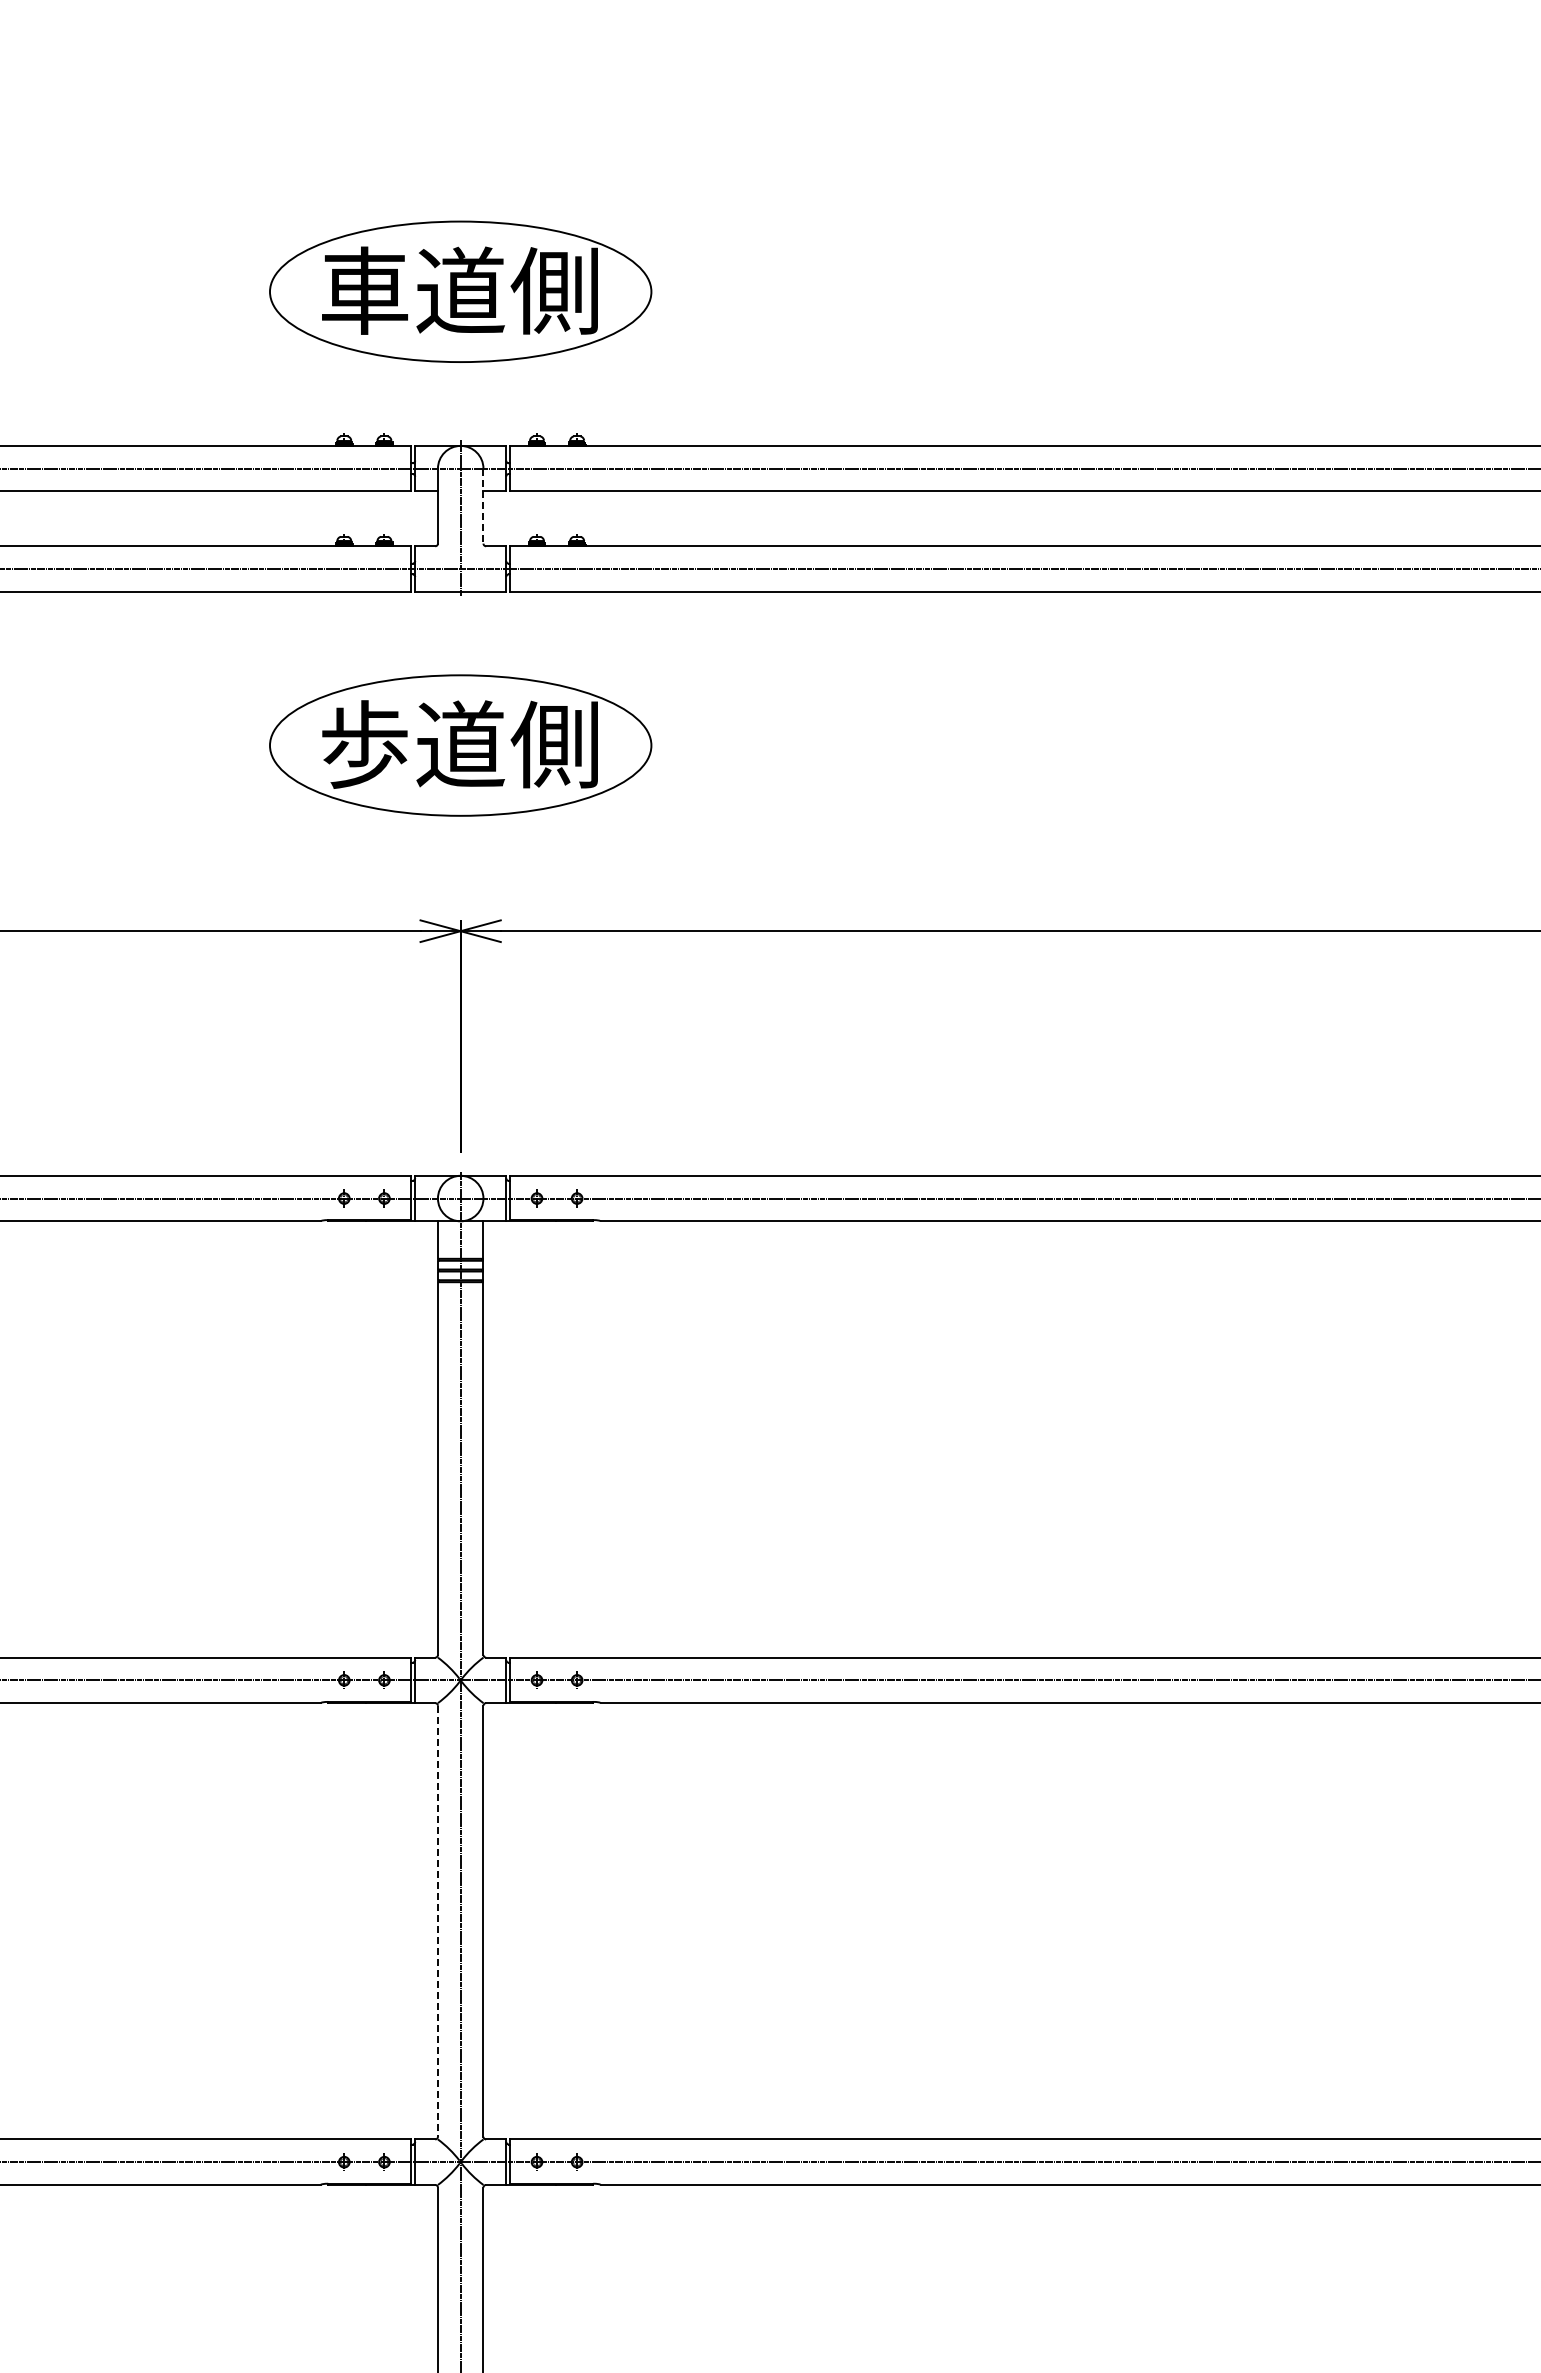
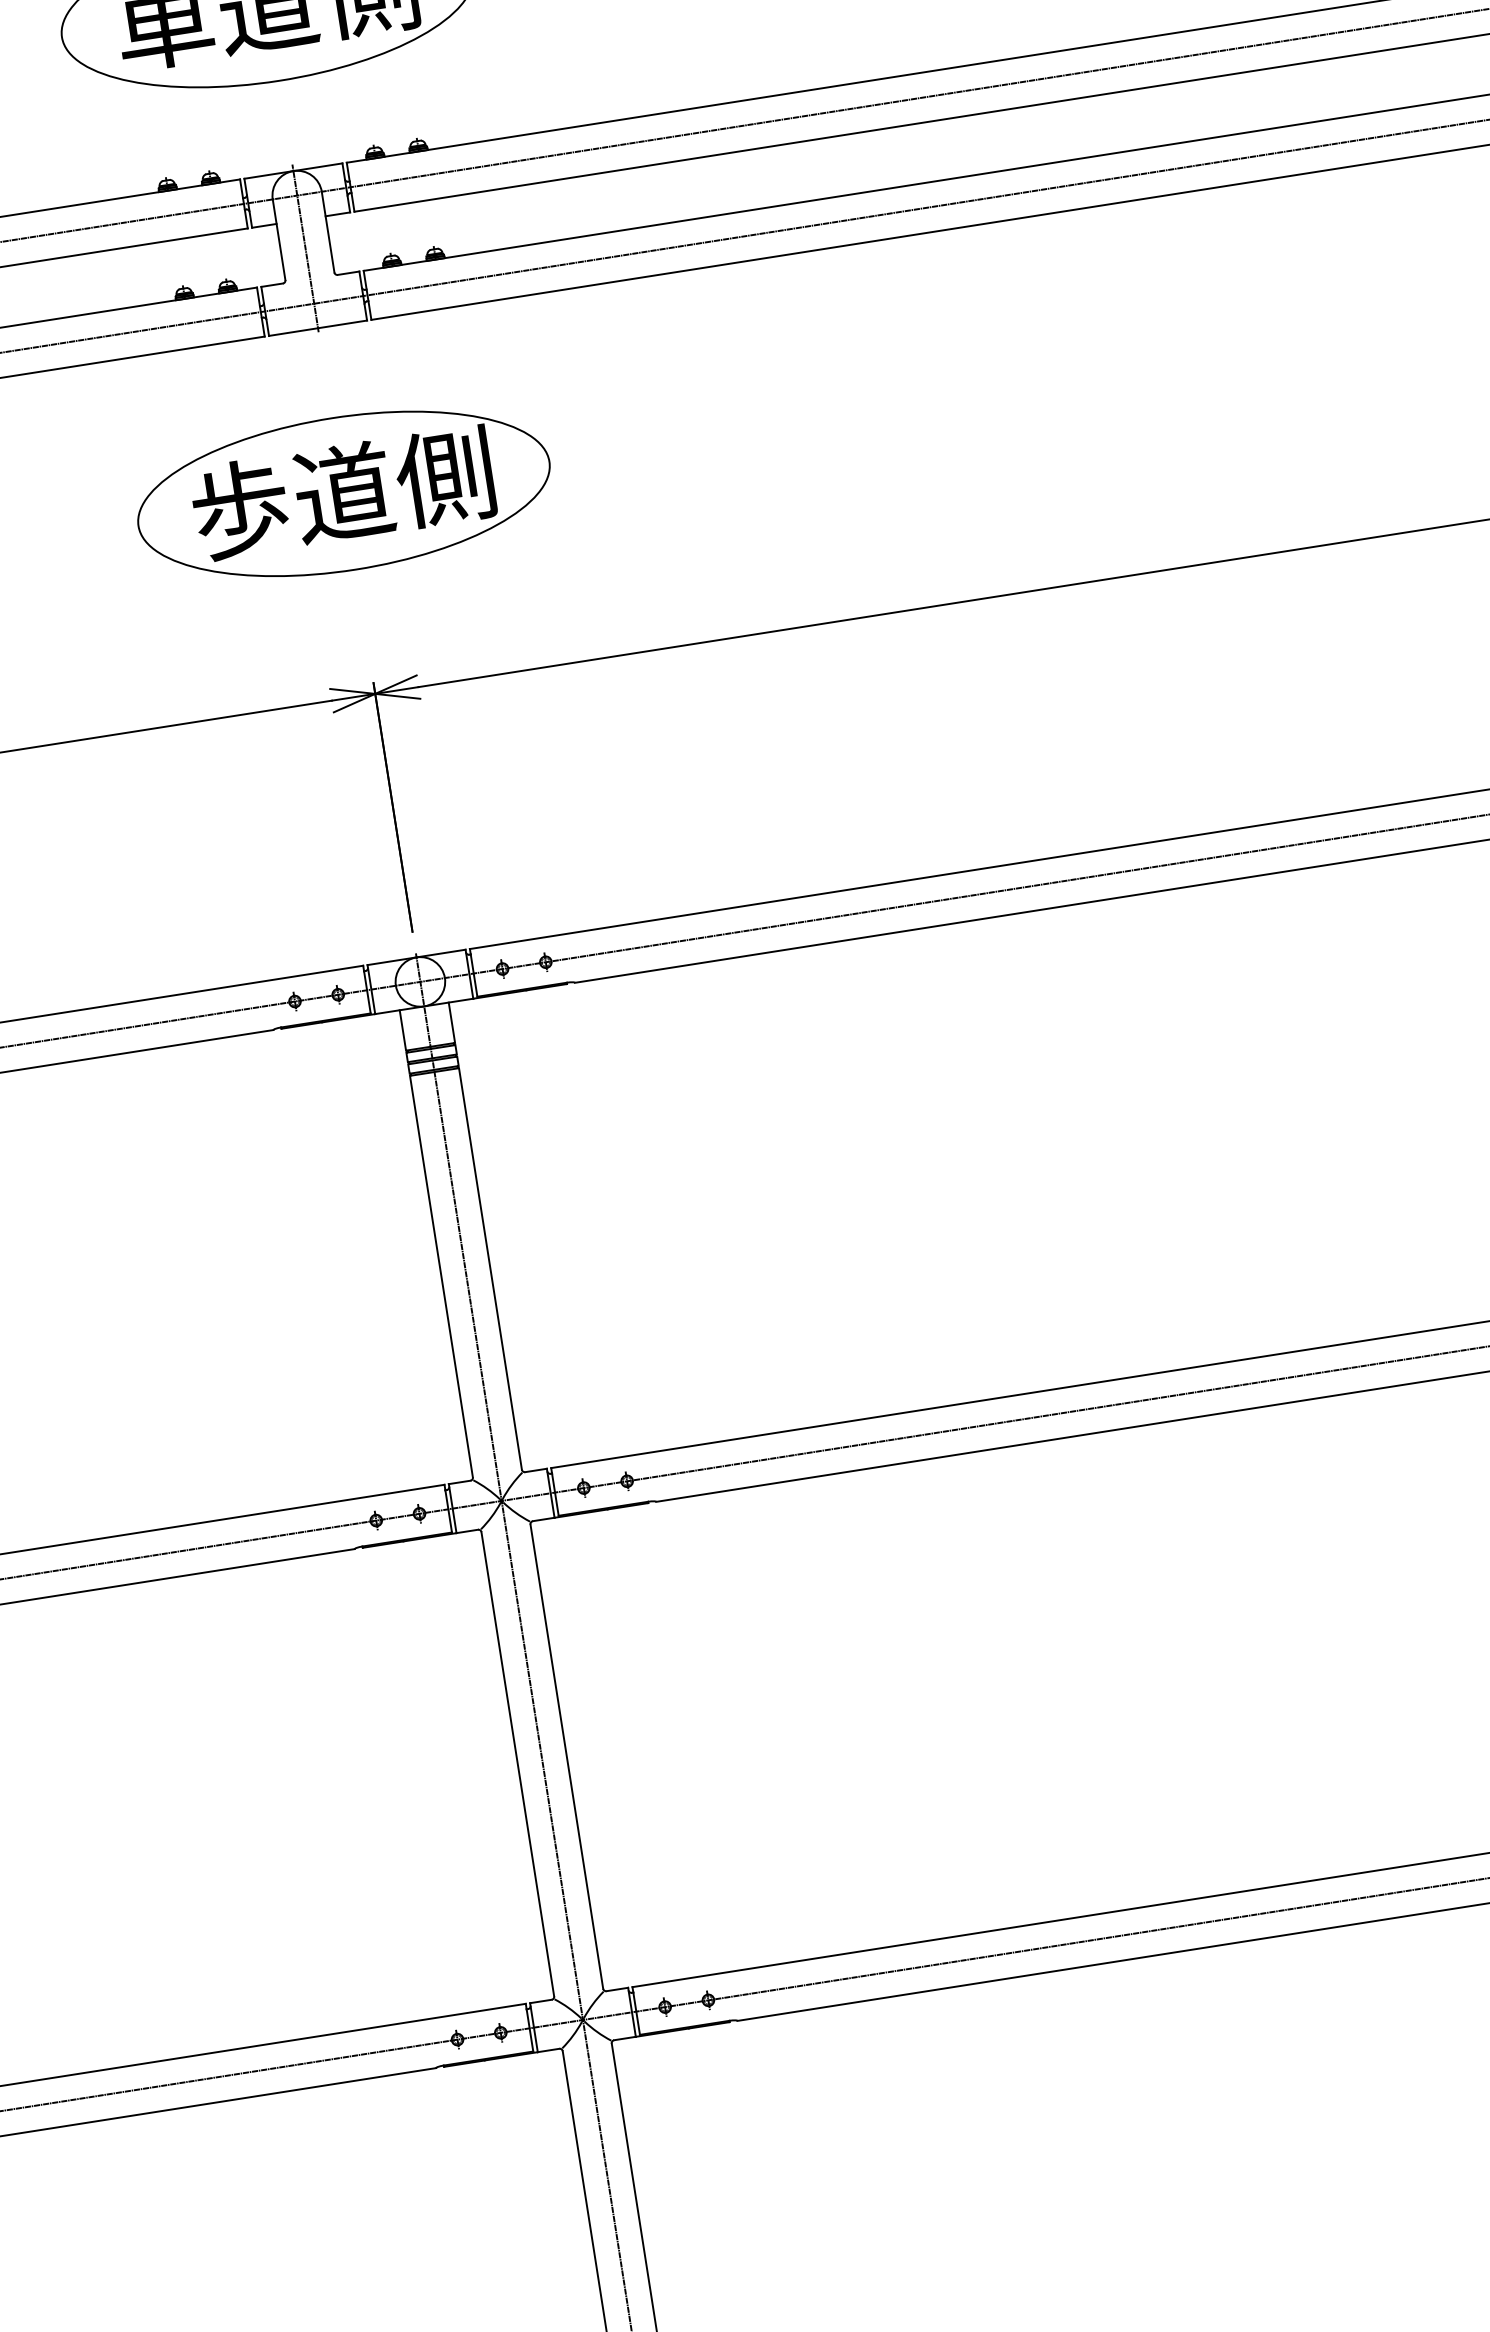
line: (483, 506) -> (328, 232), dashed -> solid
line: (437, 1921) -> (517, 1764), dashed -> solid

